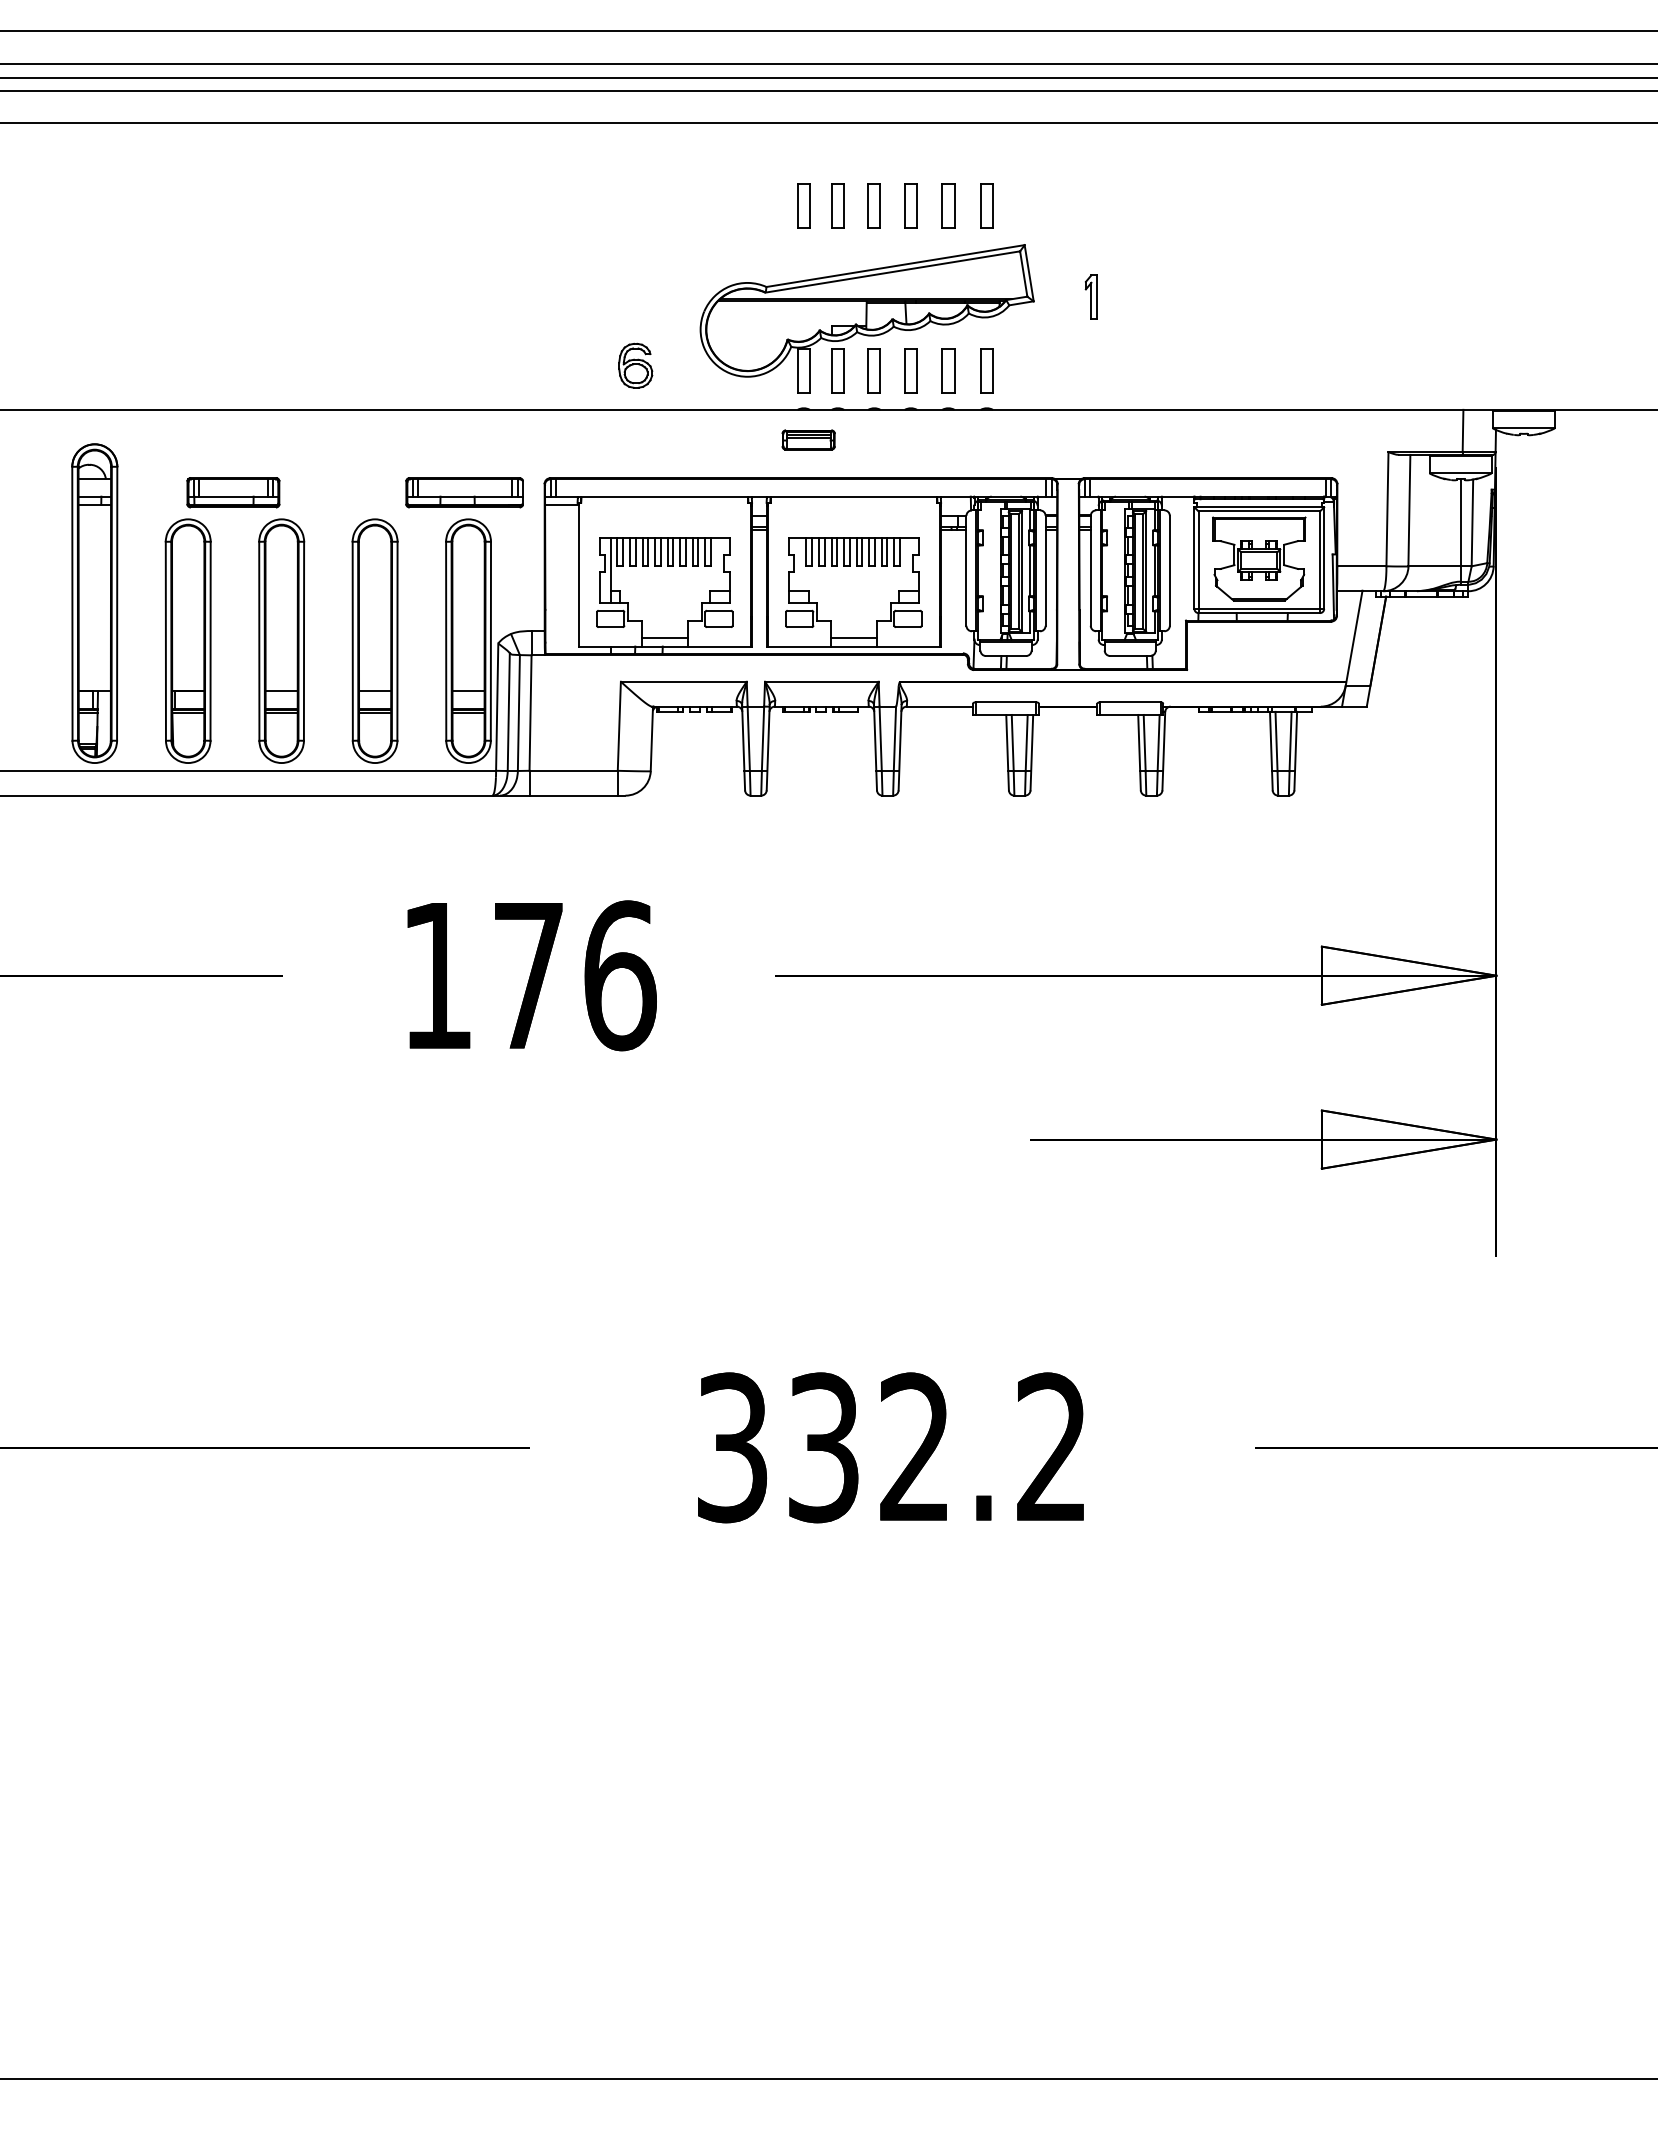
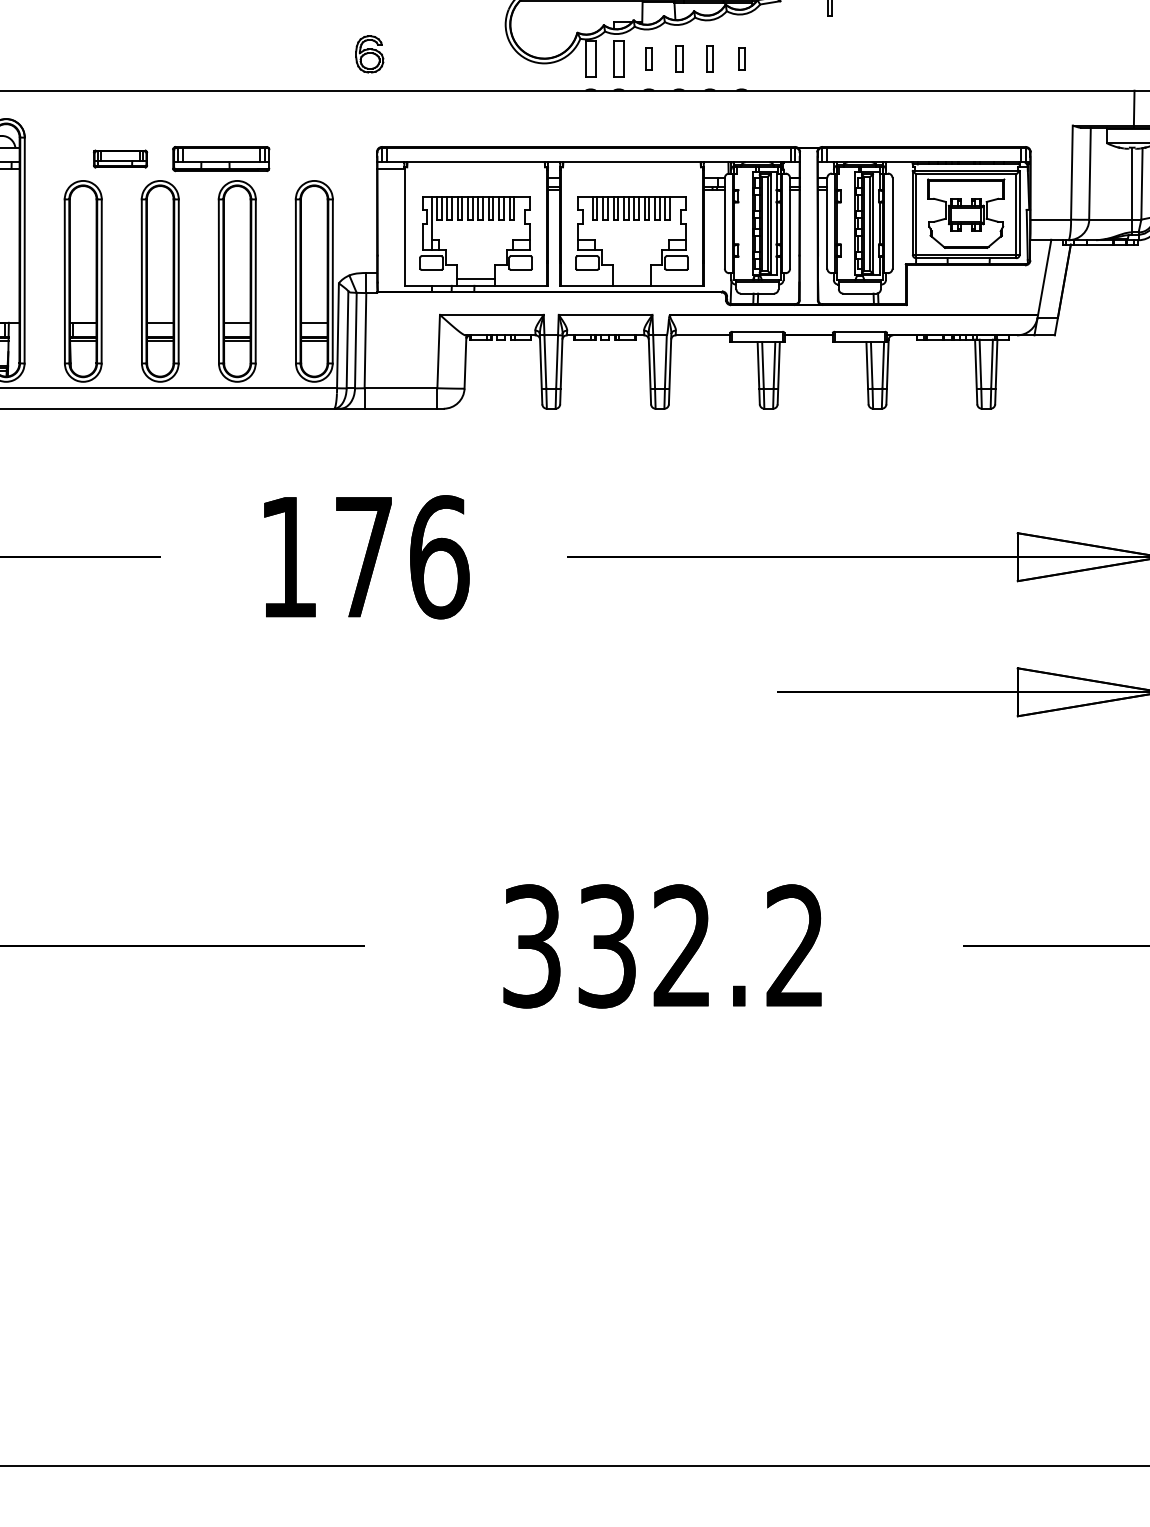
part: (635, 365) -> (369, 54), moved
part: (873, 370) -> (648, 58), size x0.6
part: (910, 370) -> (678, 58), size x0.7
part: (948, 370) -> (710, 58), size x0.7
part: (986, 370) -> (741, 58), size x0.6
part: (808, 439) -> (594, 115), removed
part: (233, 492) -> (120, 158), size x0.7
part: (464, 492) -> (221, 158), moved
line: (853, 638) -> (631, 279), removed

